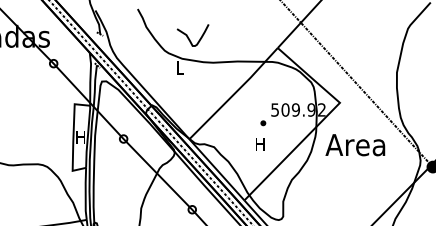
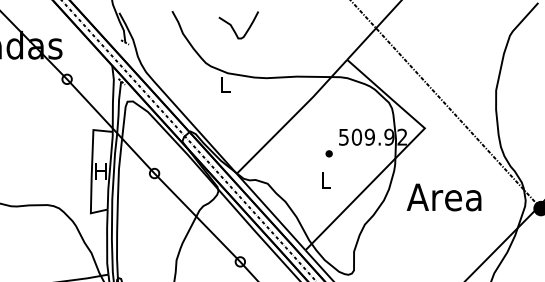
curve: (188, 36) -> (233, 26), moved
text: (260, 144) -> (325, 180), H -> L
text: (355, 145) -> (444, 197), moved

